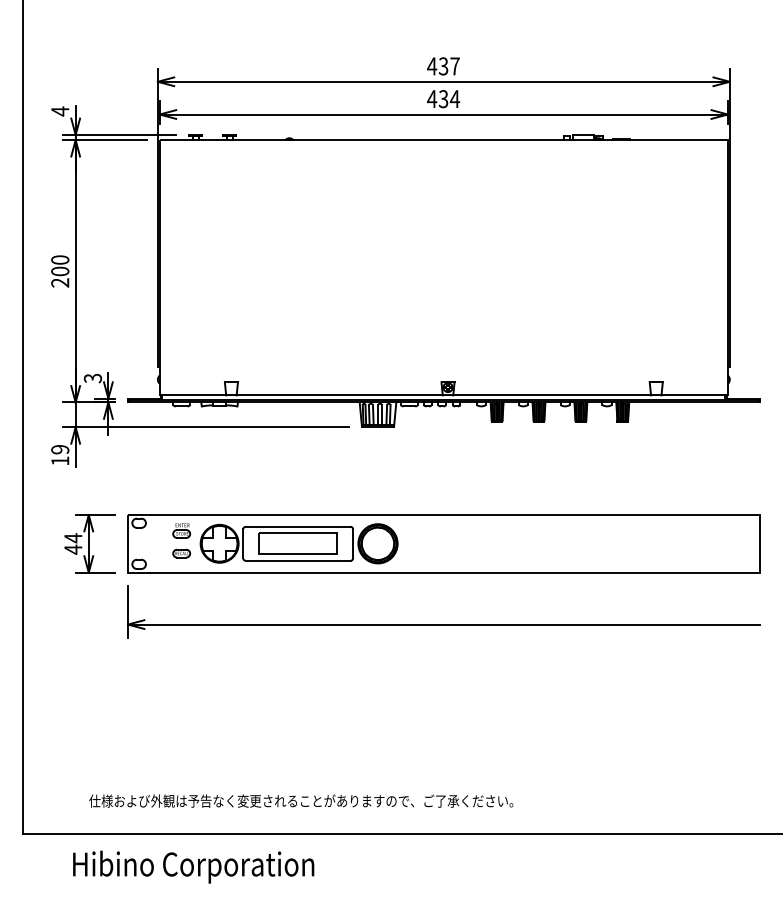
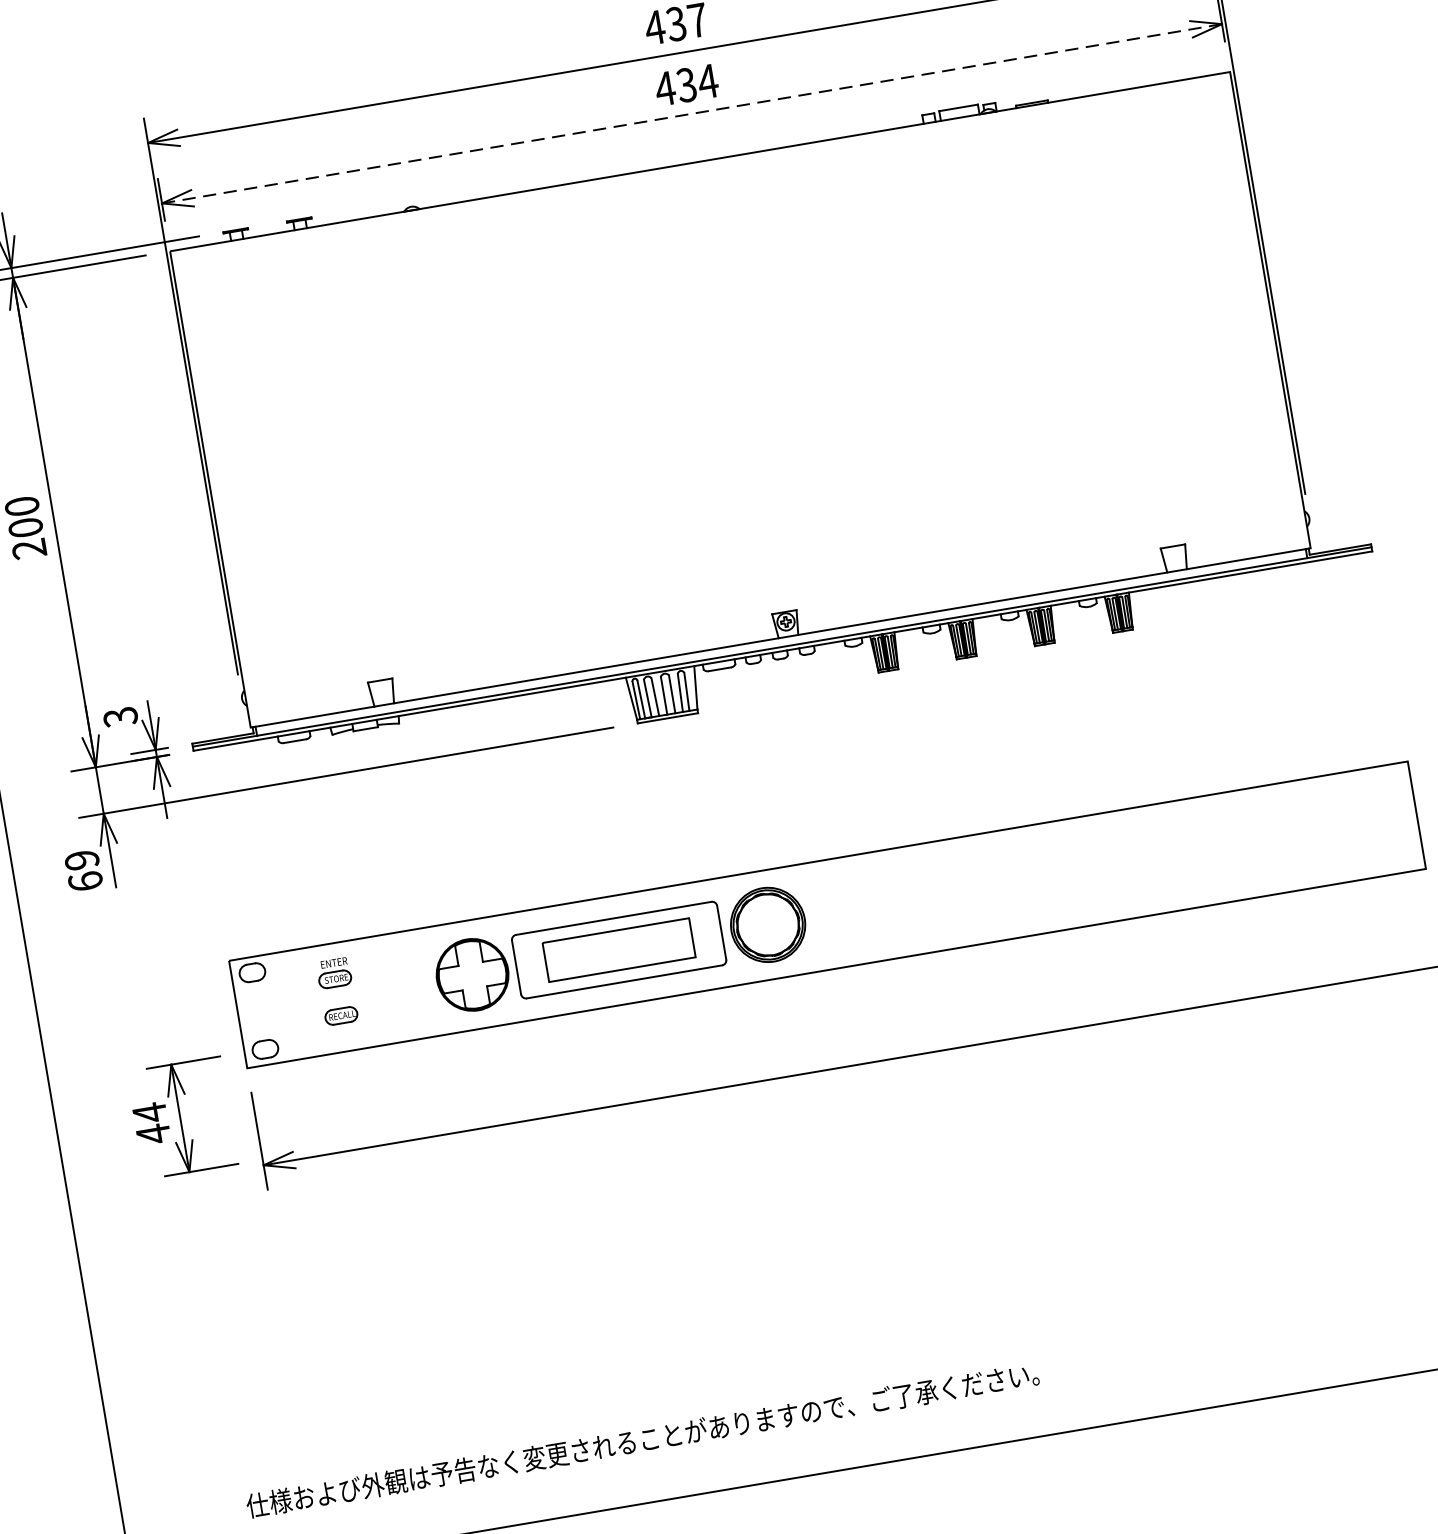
line: (444, 114) -> (693, 113), solid -> dashed
text: (60, 460) -> (85, 880), 19 -> 69
part: (89, 543) -> (181, 1117), moved
part: (298, 543) -> (619, 949), moved

